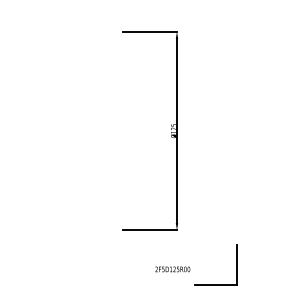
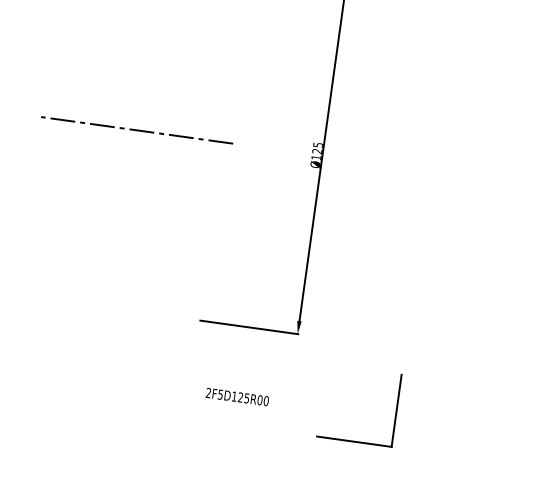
line: (73, 131) -> (136, 131), added
text: (172, 269) -> (236, 397), moved

